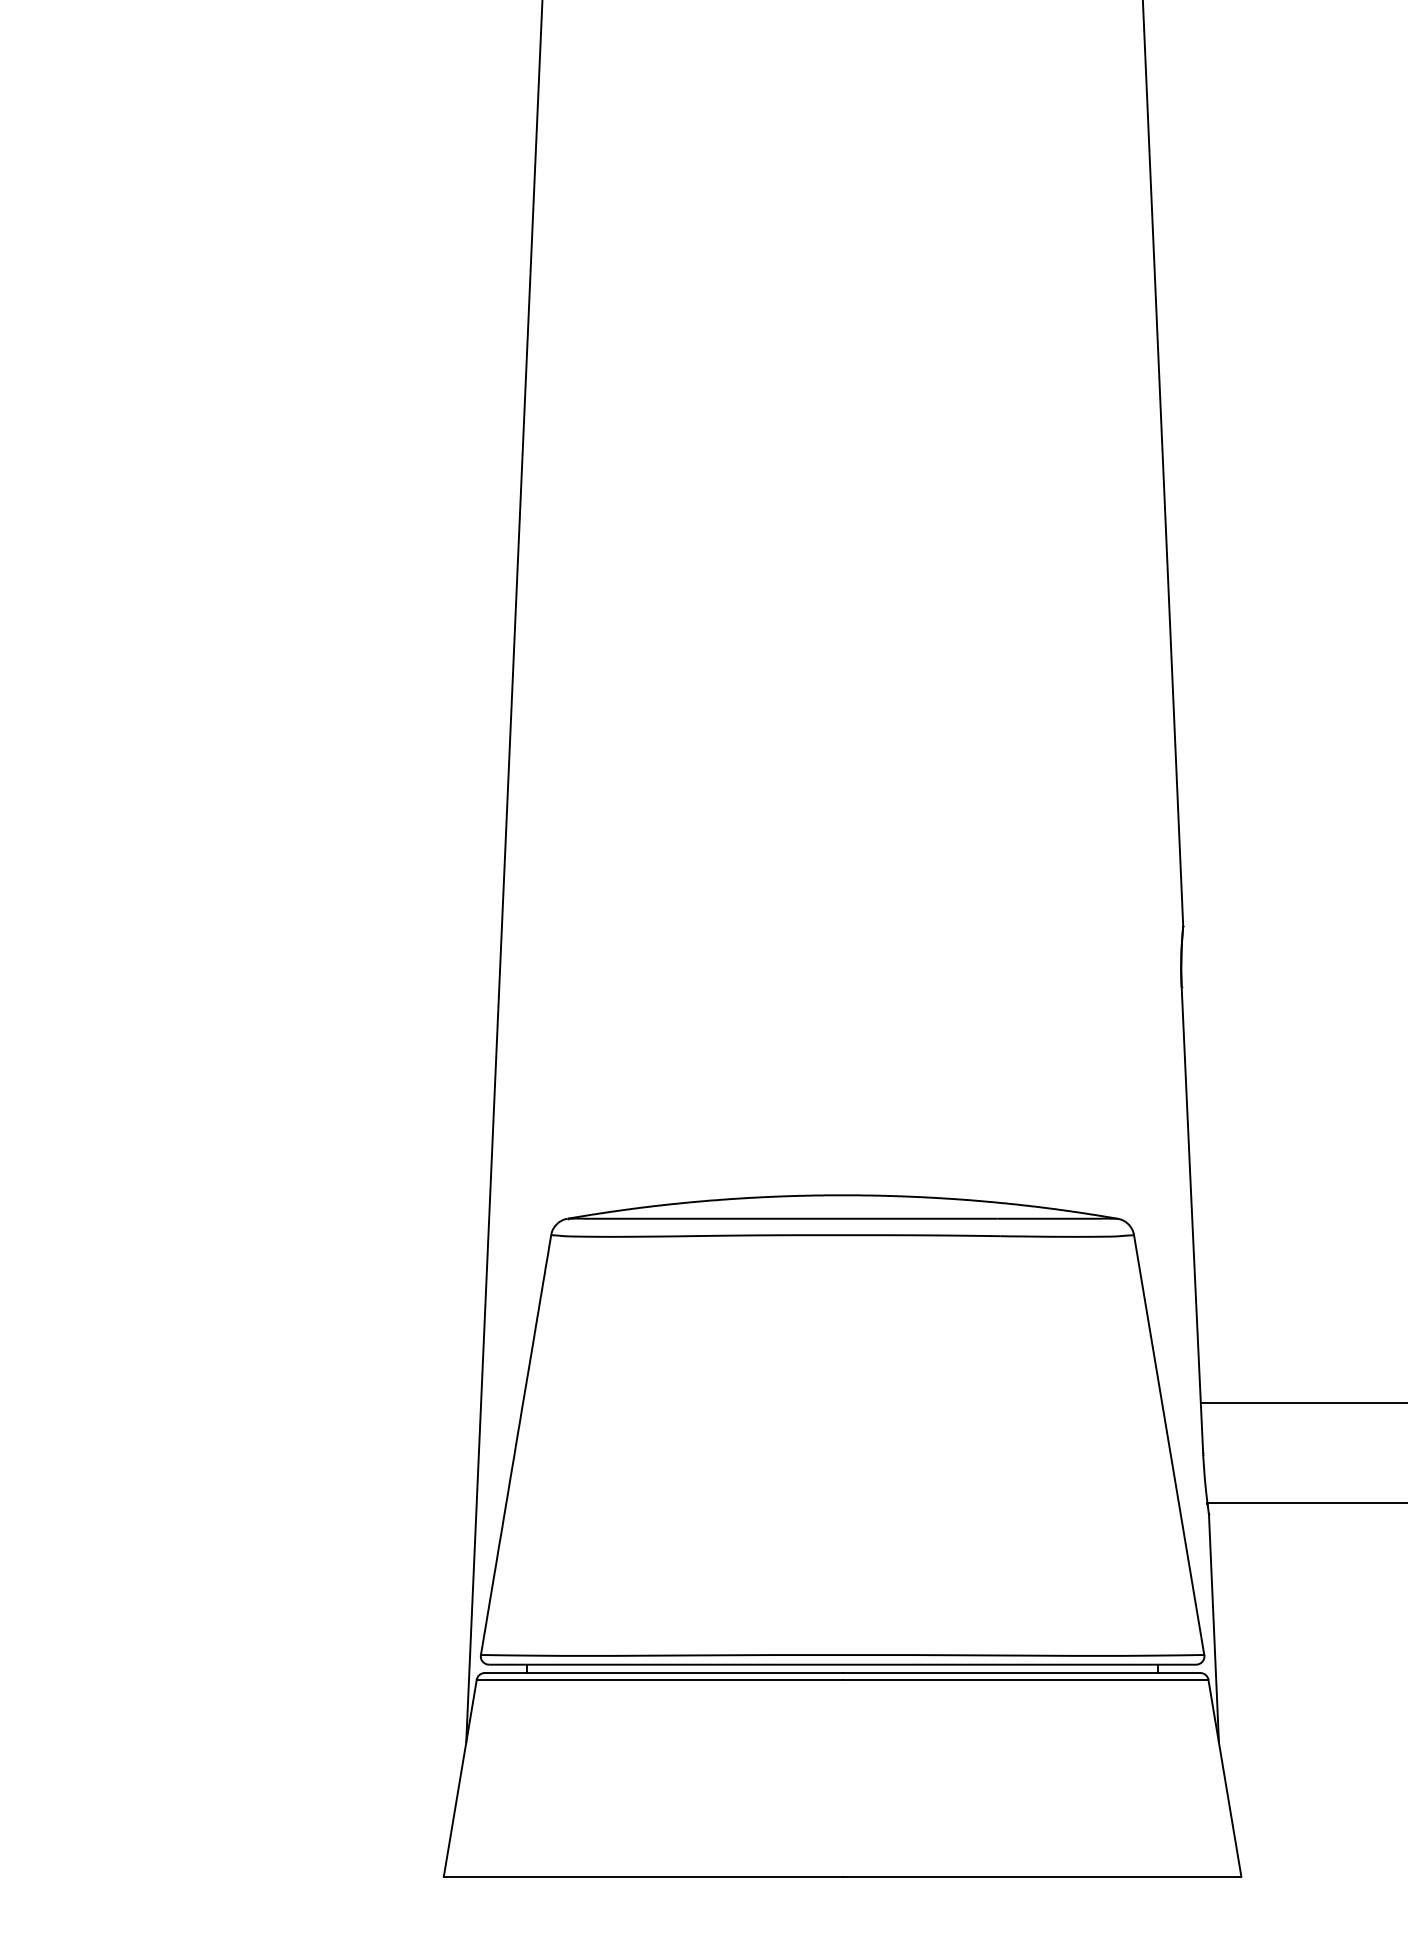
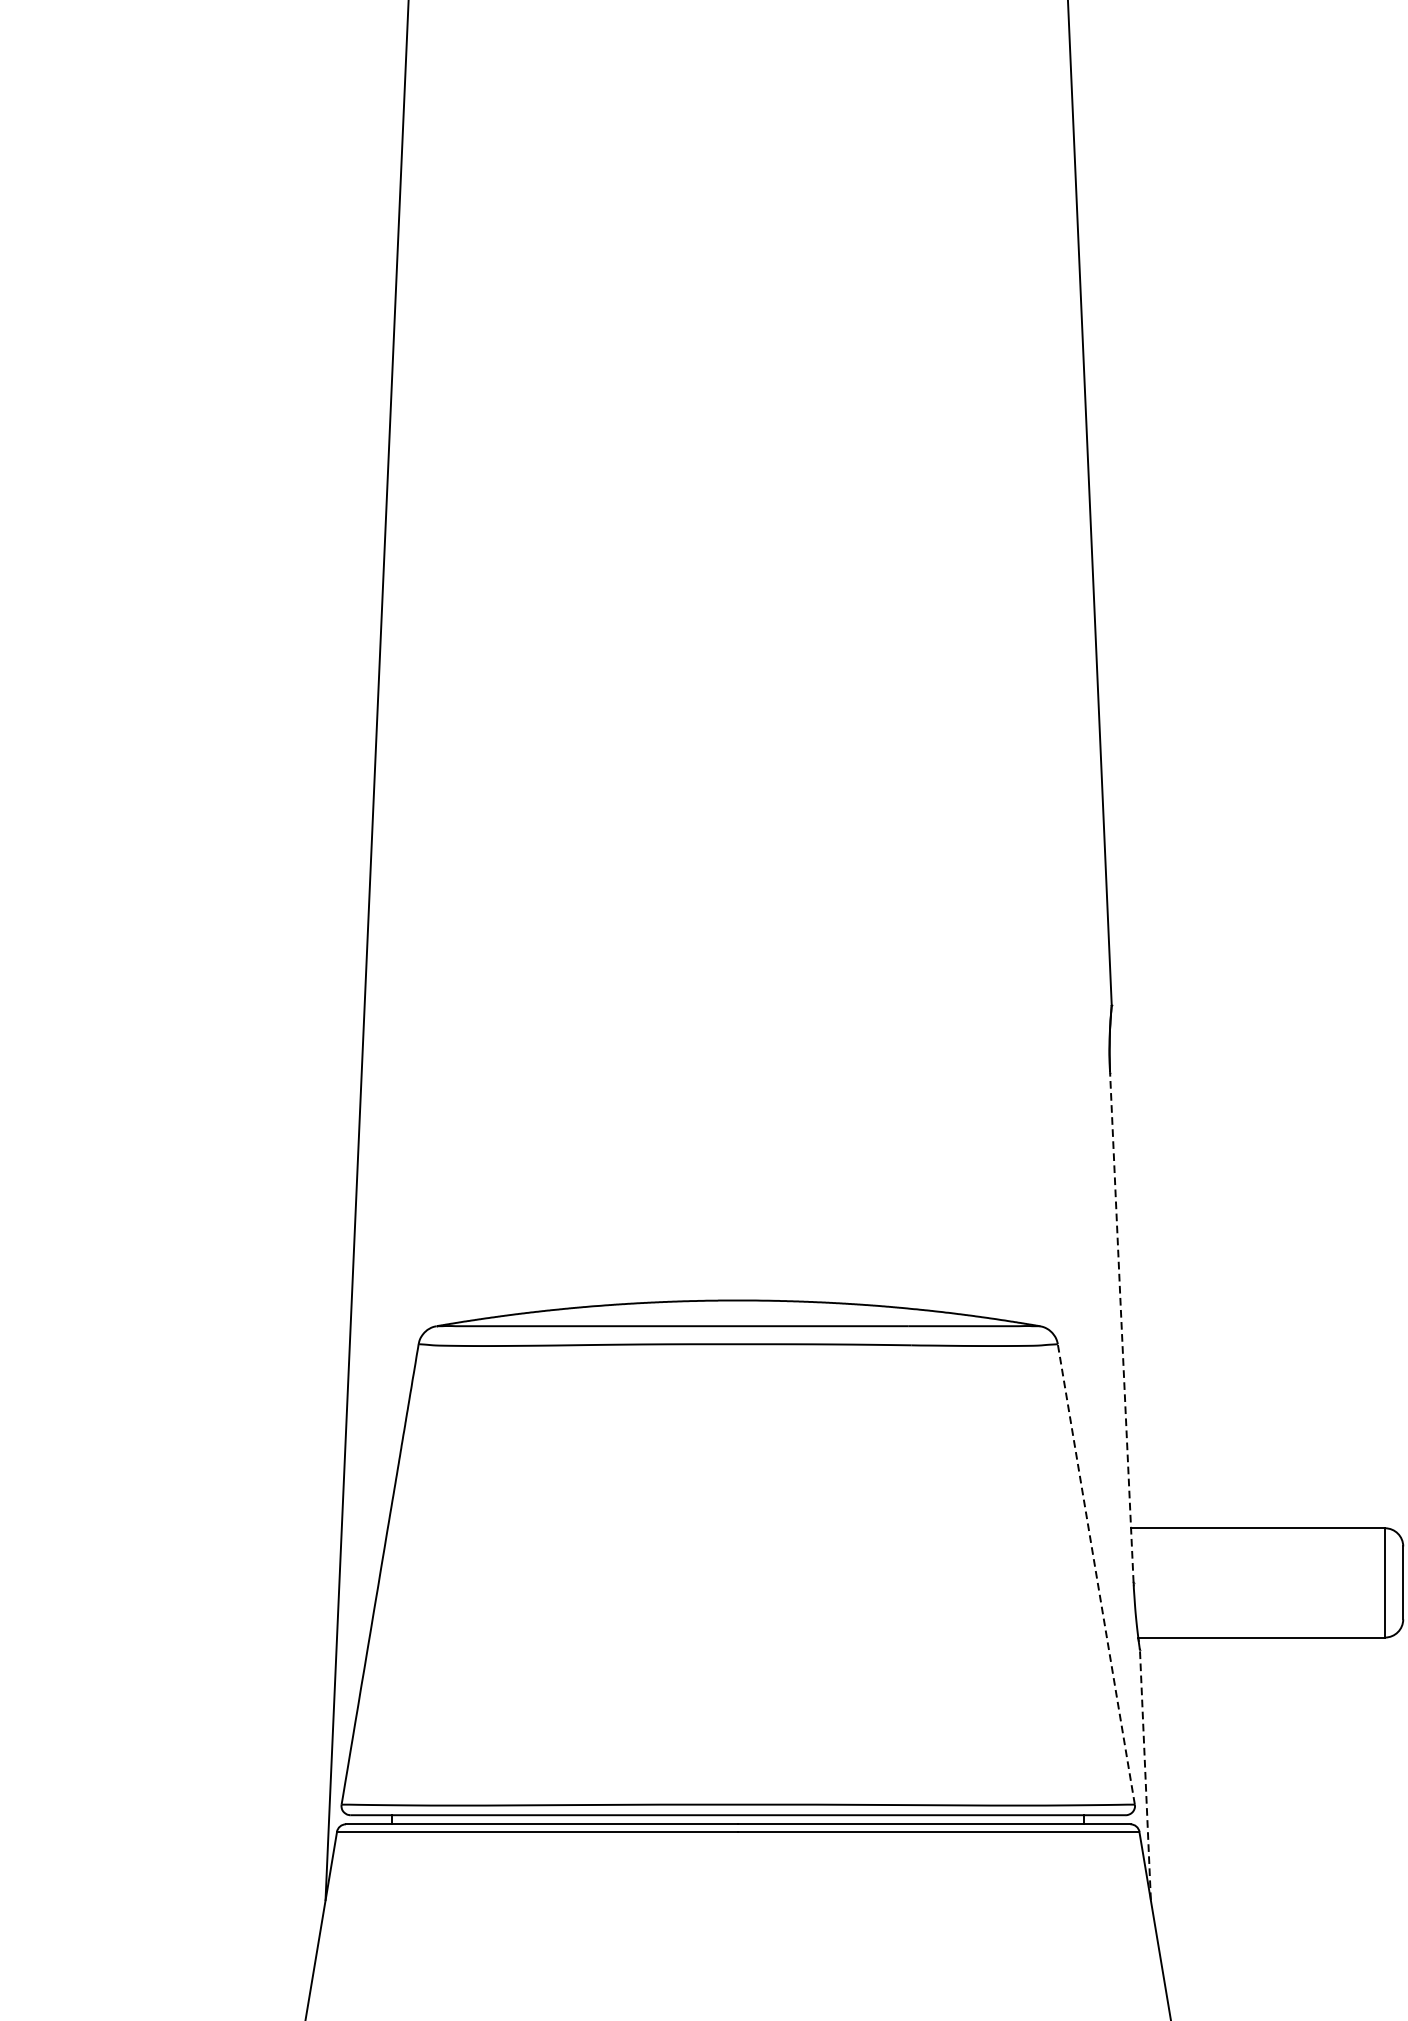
line: (1192, 1219) -> (1121, 1327), solid -> dashed
line: (1169, 1445) -> (1096, 1574), solid -> dashed
line: (1213, 1627) -> (1144, 1774), solid -> dashed

